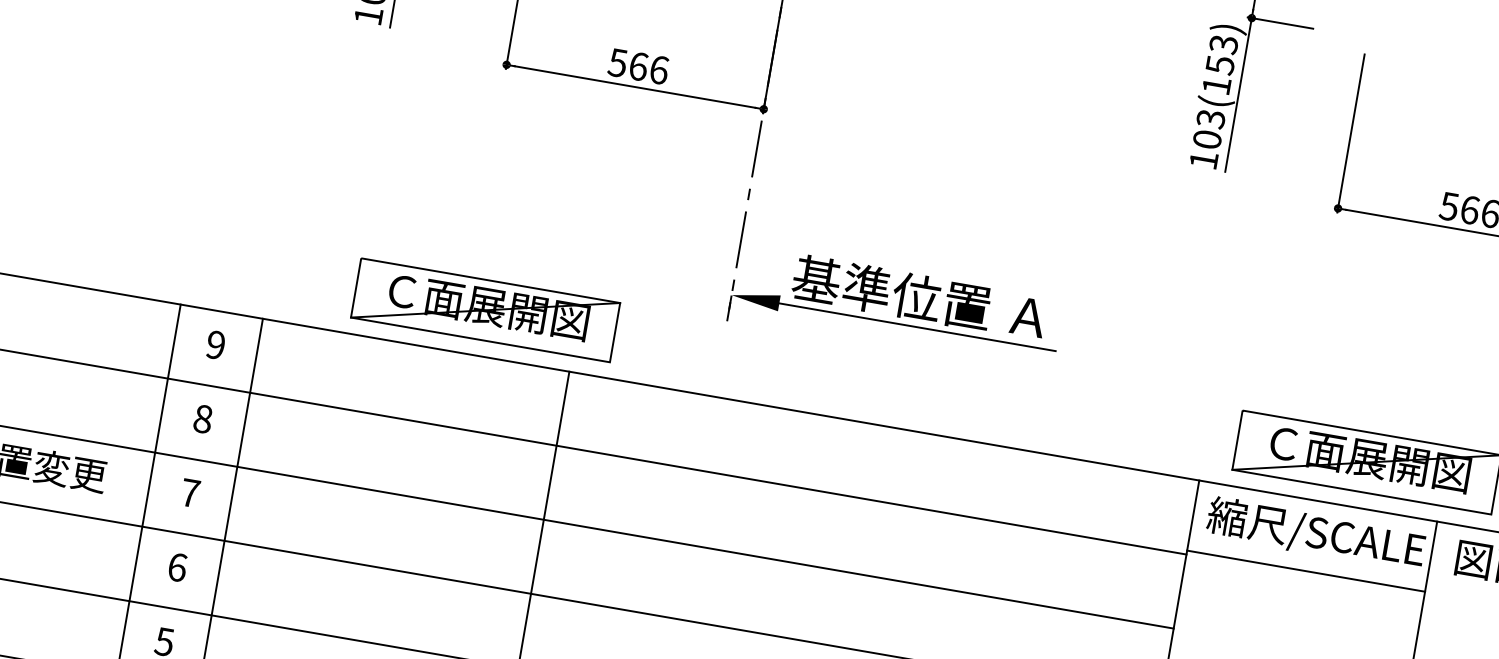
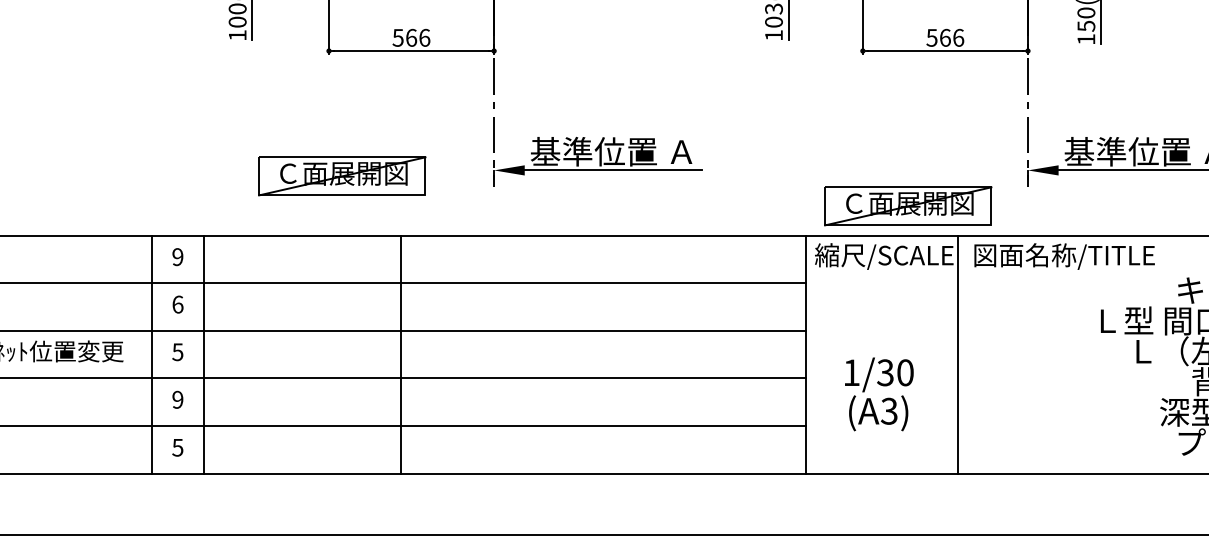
part: (485, 310) -> (342, 176), moved
text: (202, 418) -> (177, 304), 8 -> 6
text: (189, 493) -> (177, 352), 7 -> 5
text: (176, 566) -> (177, 399), 6 -> 9
line: (1305, 570) -> (881, 280), removed

